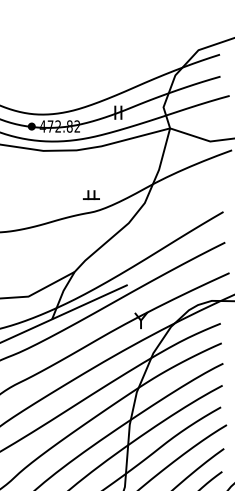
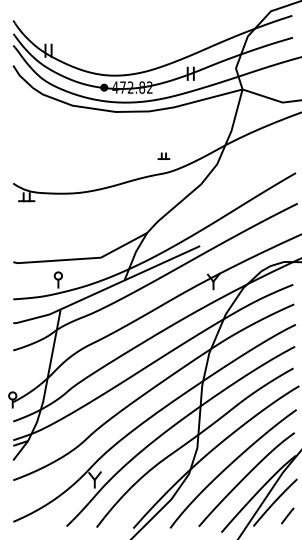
part: (91, 195) -> (163, 156), size x0.7

